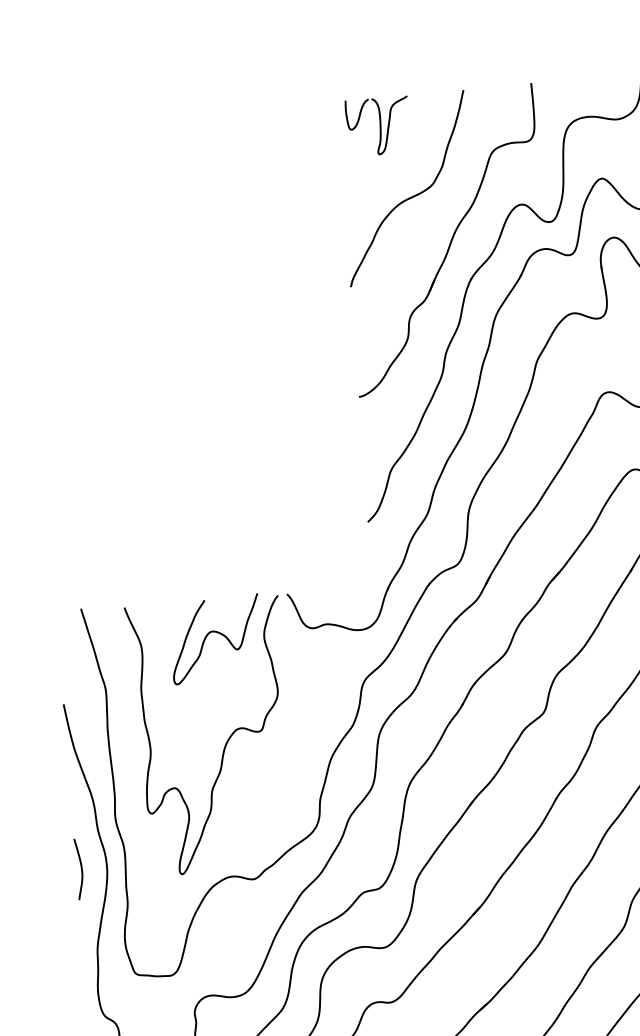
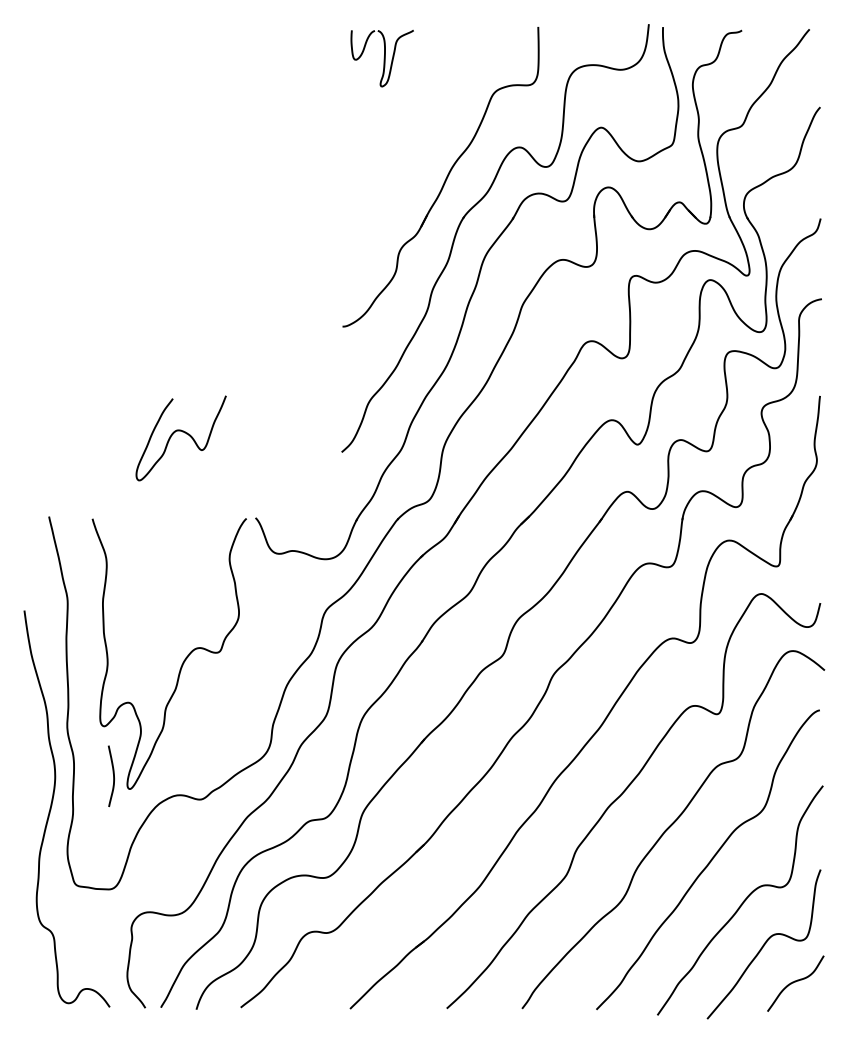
curve: (411, 196) -> (410, 130), removed
curve: (216, 633) -> (182, 432), moved
curve: (81, 869) -> (113, 776), moved

